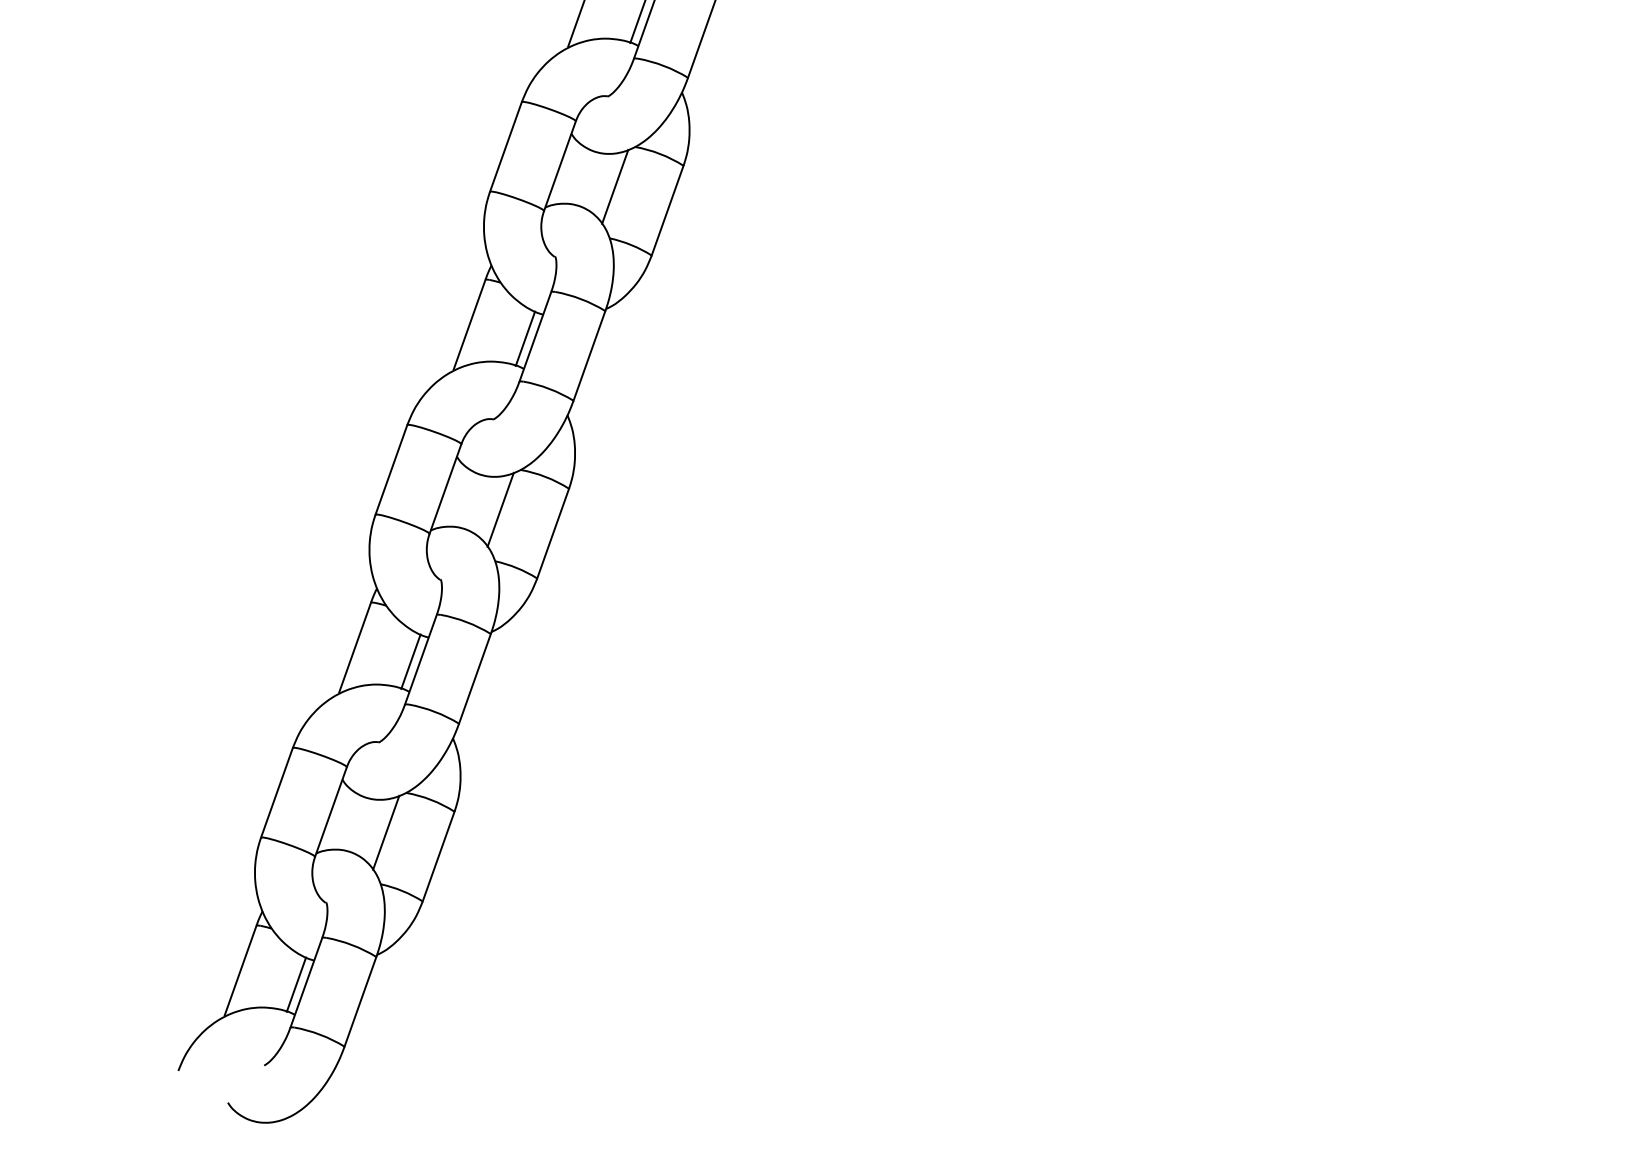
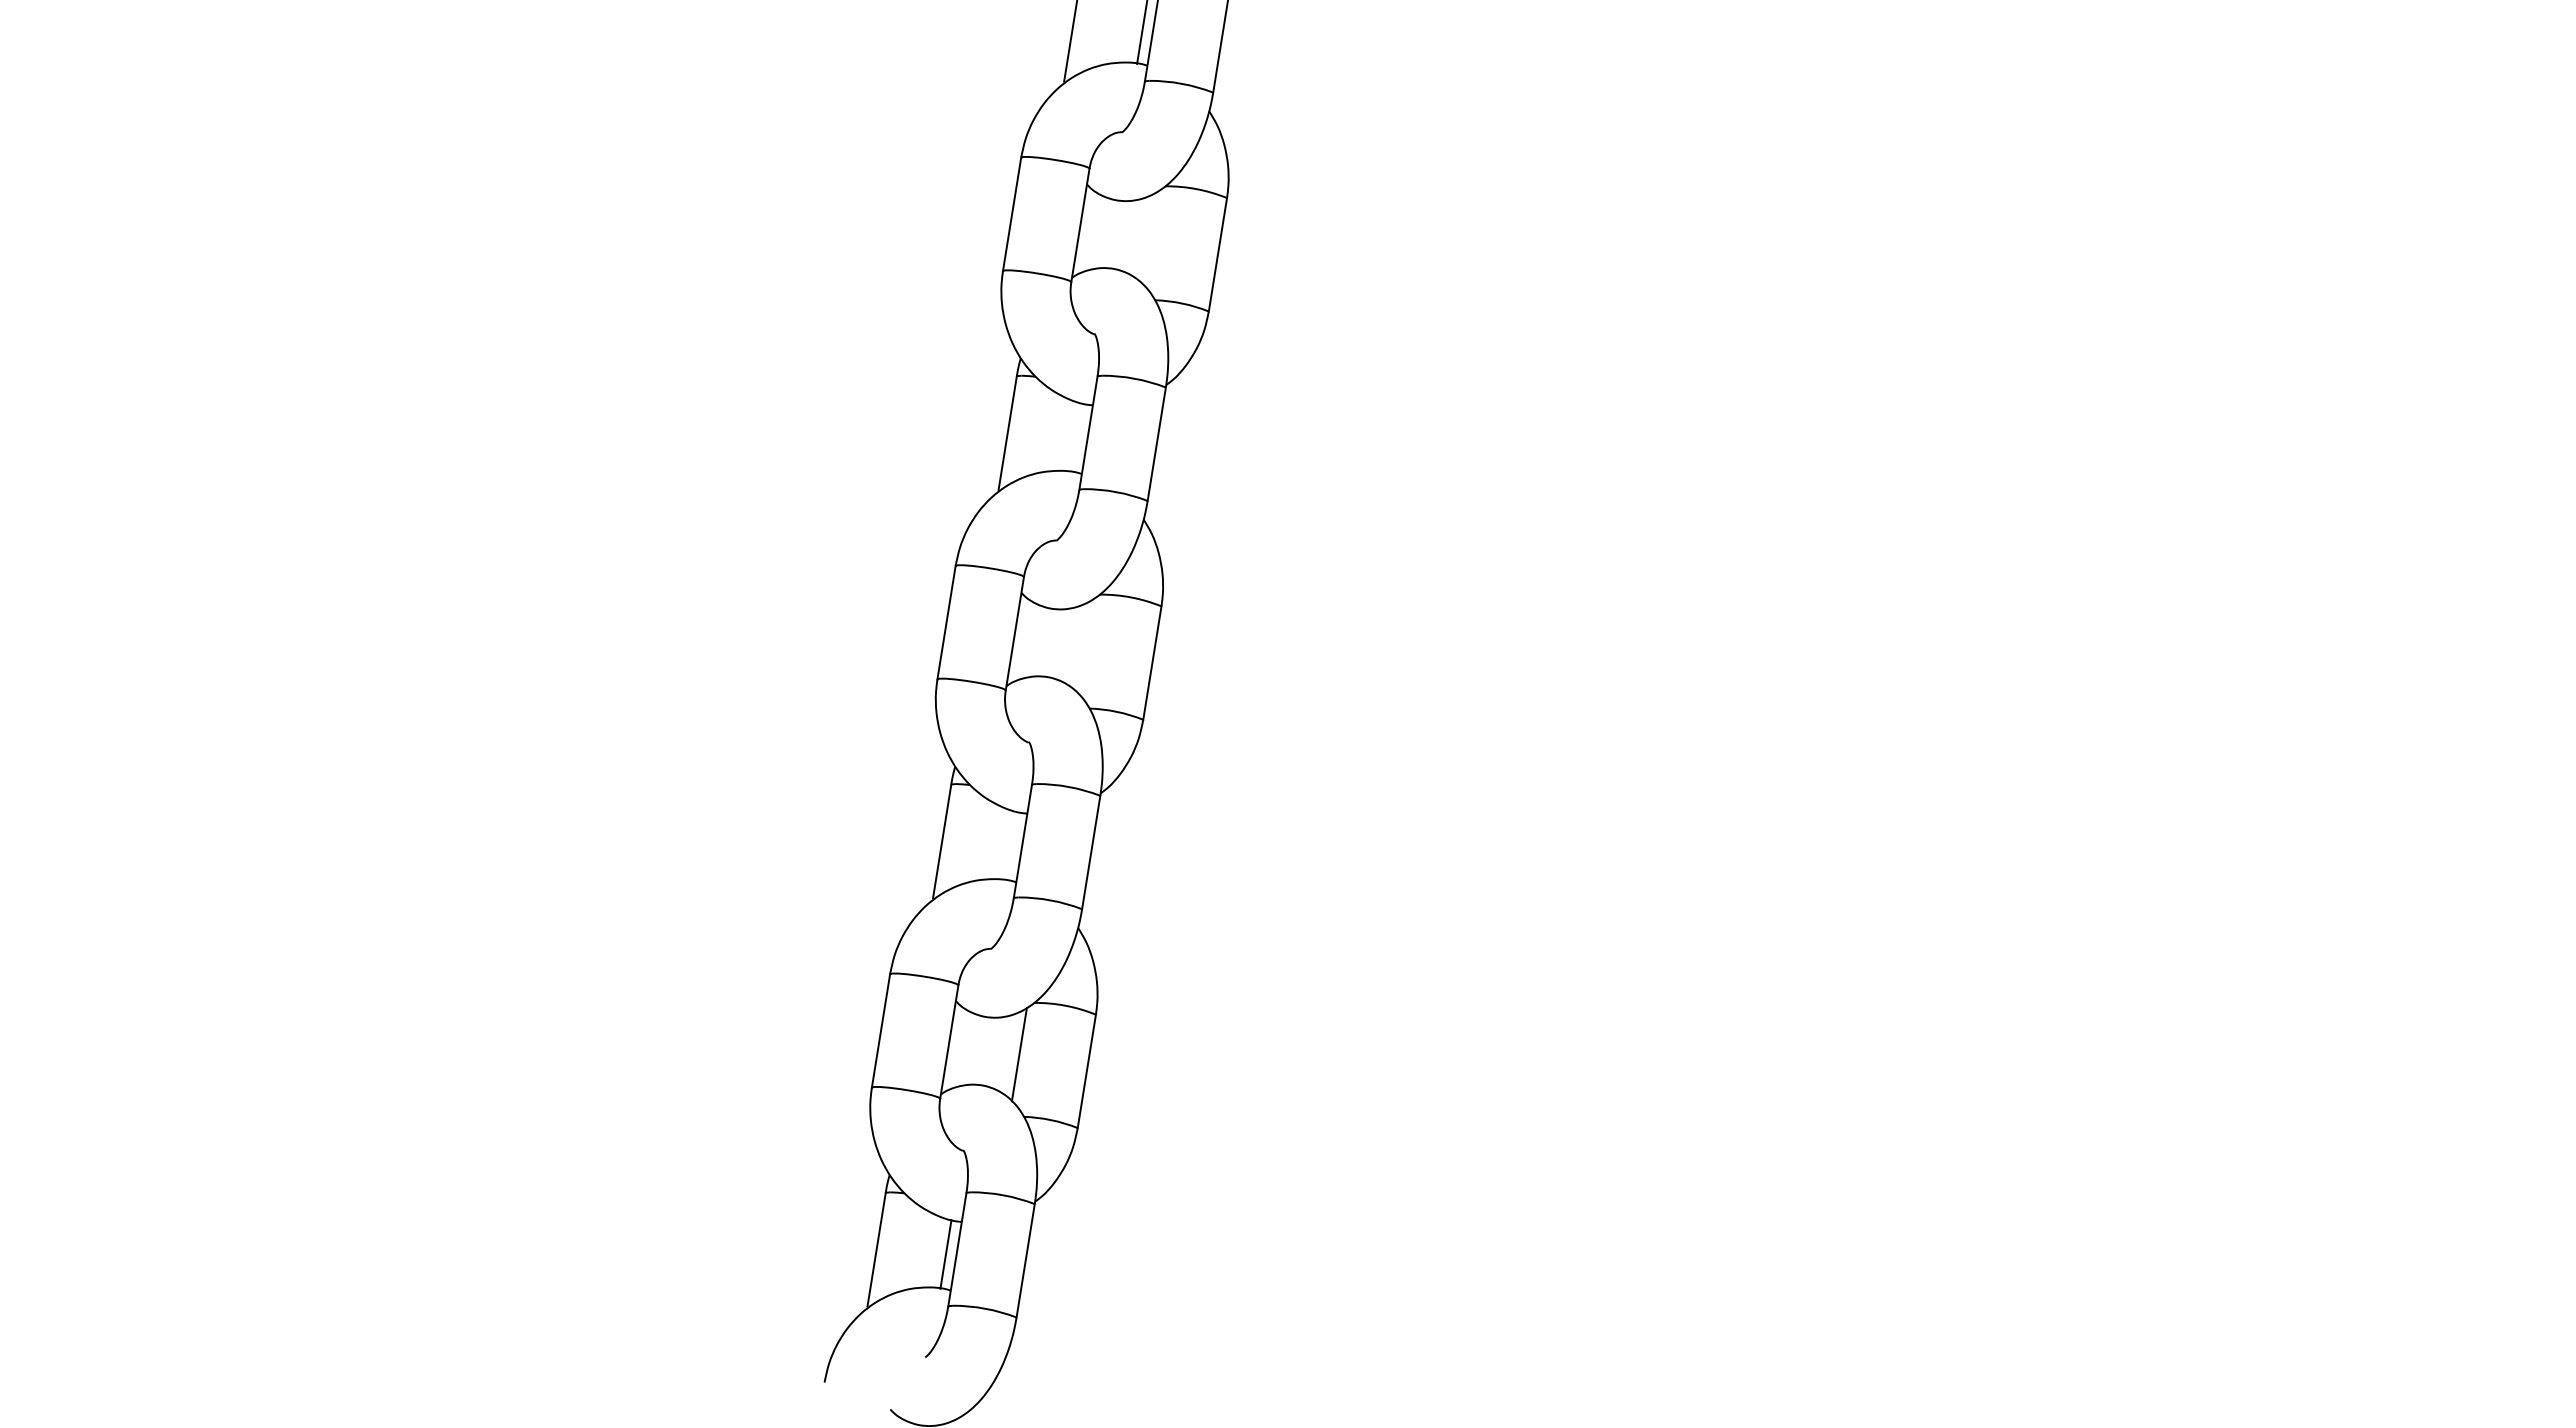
line: (615, 186) -> (1150, 237), removed
line: (525, 338) -> (1076, 437), removed
line: (500, 509) -> (1084, 646), removed
line: (411, 661) -> (1011, 845), removed

